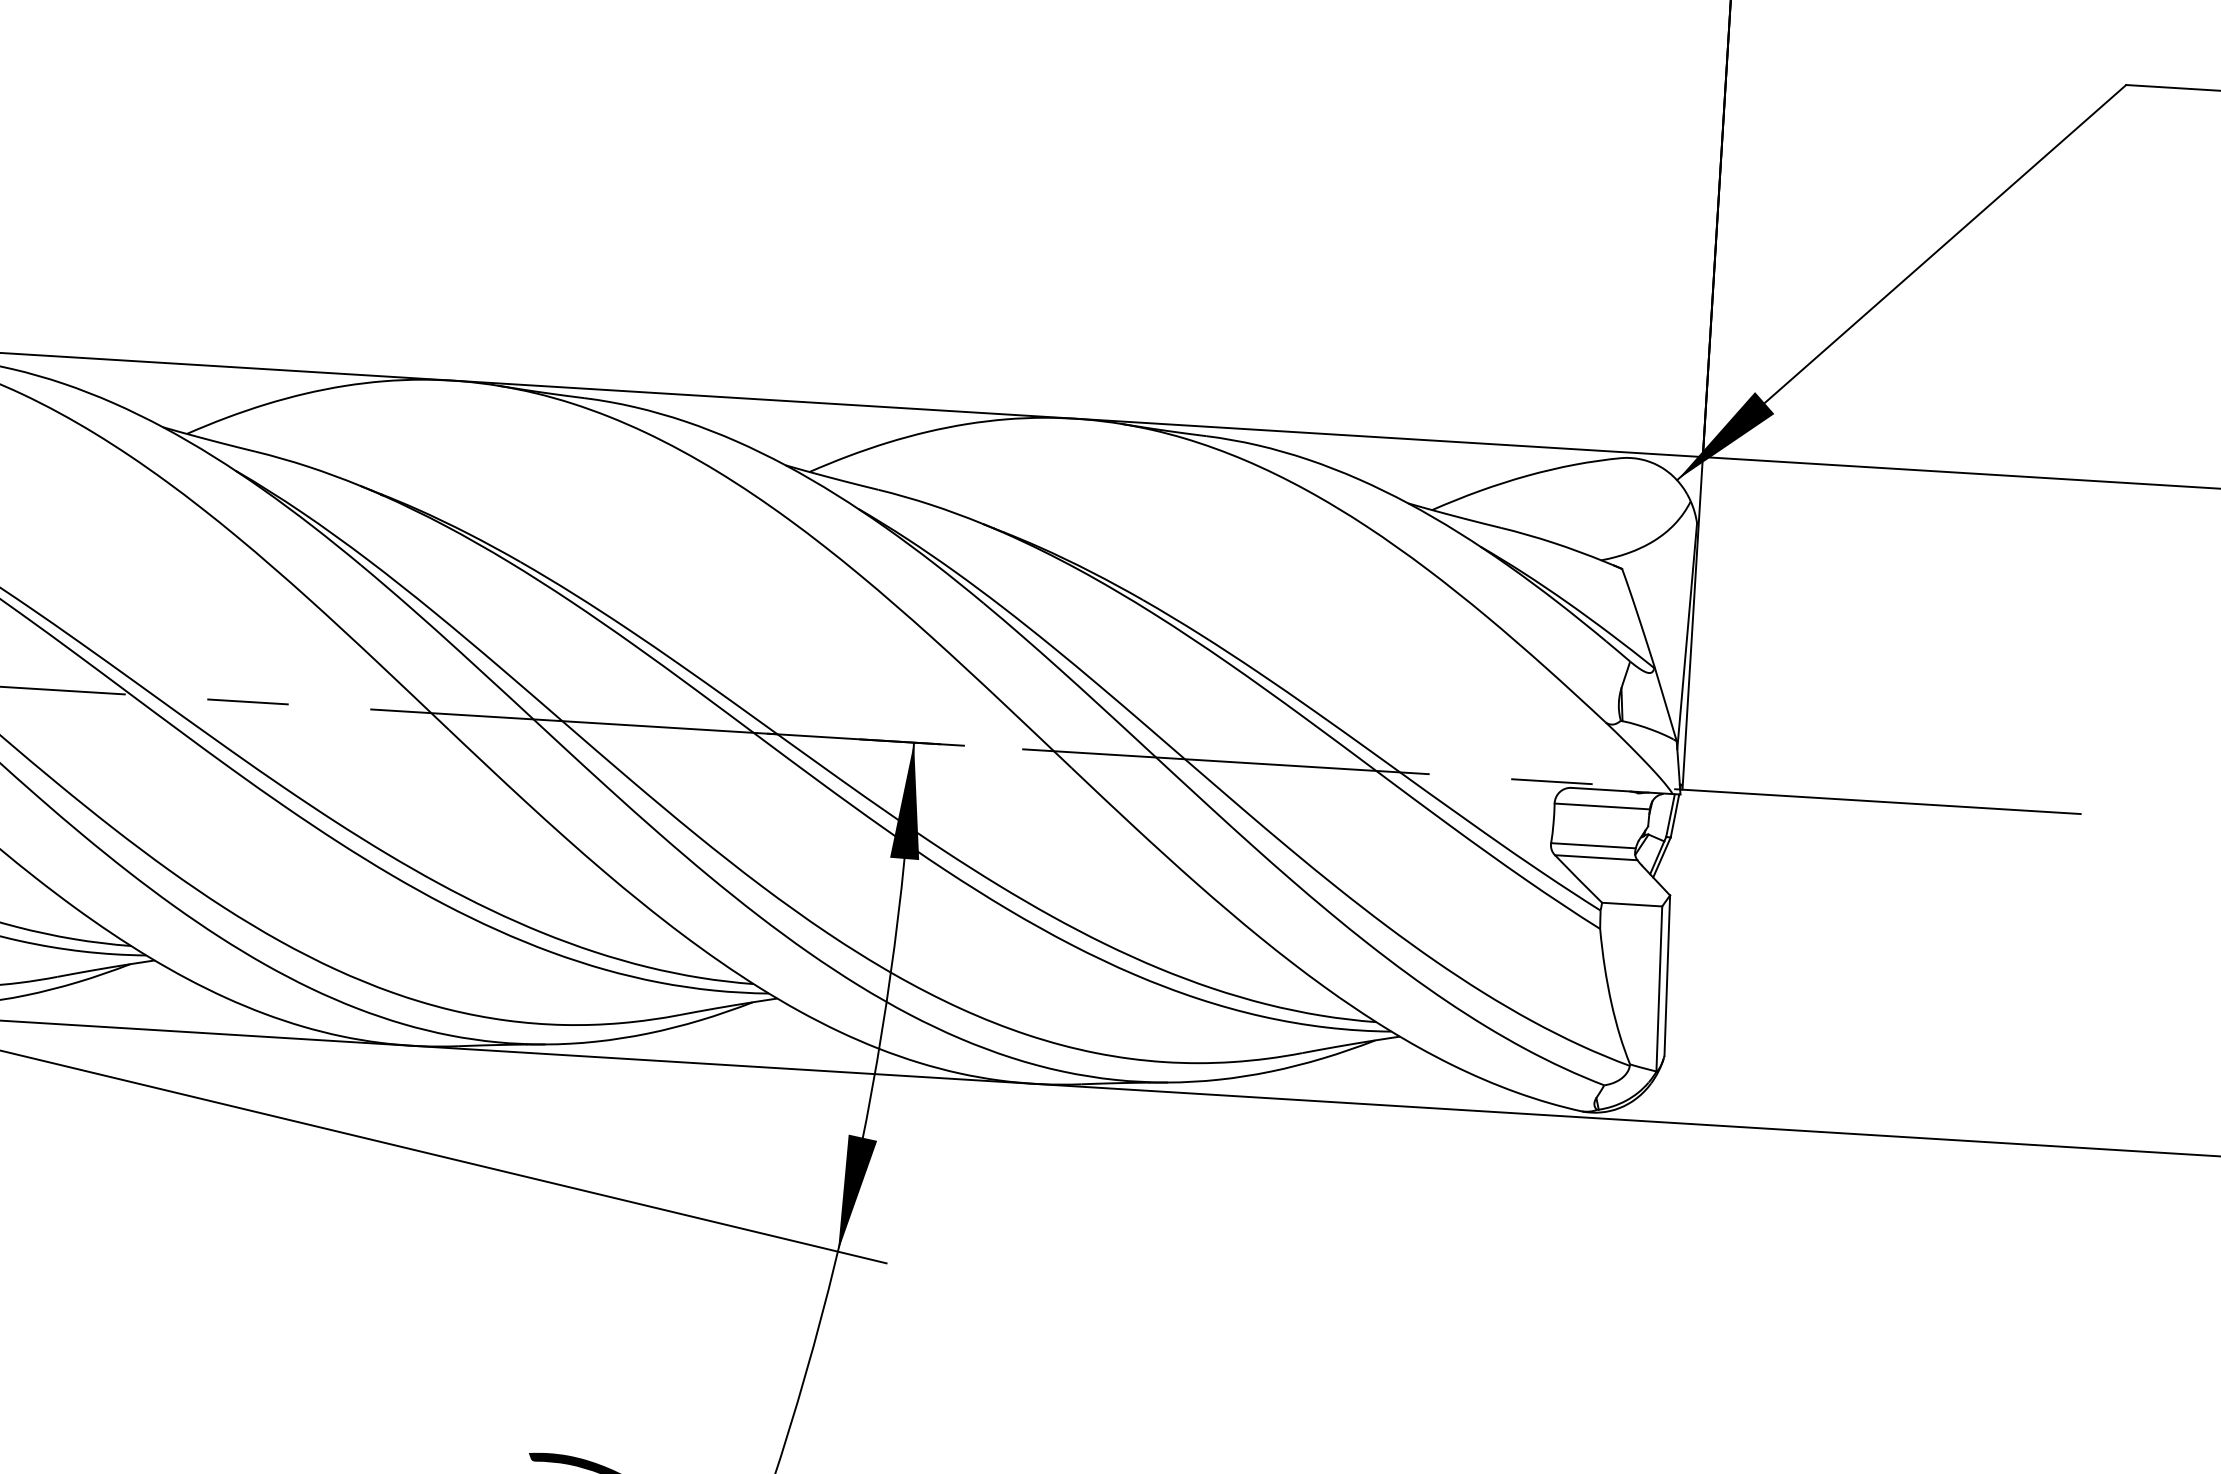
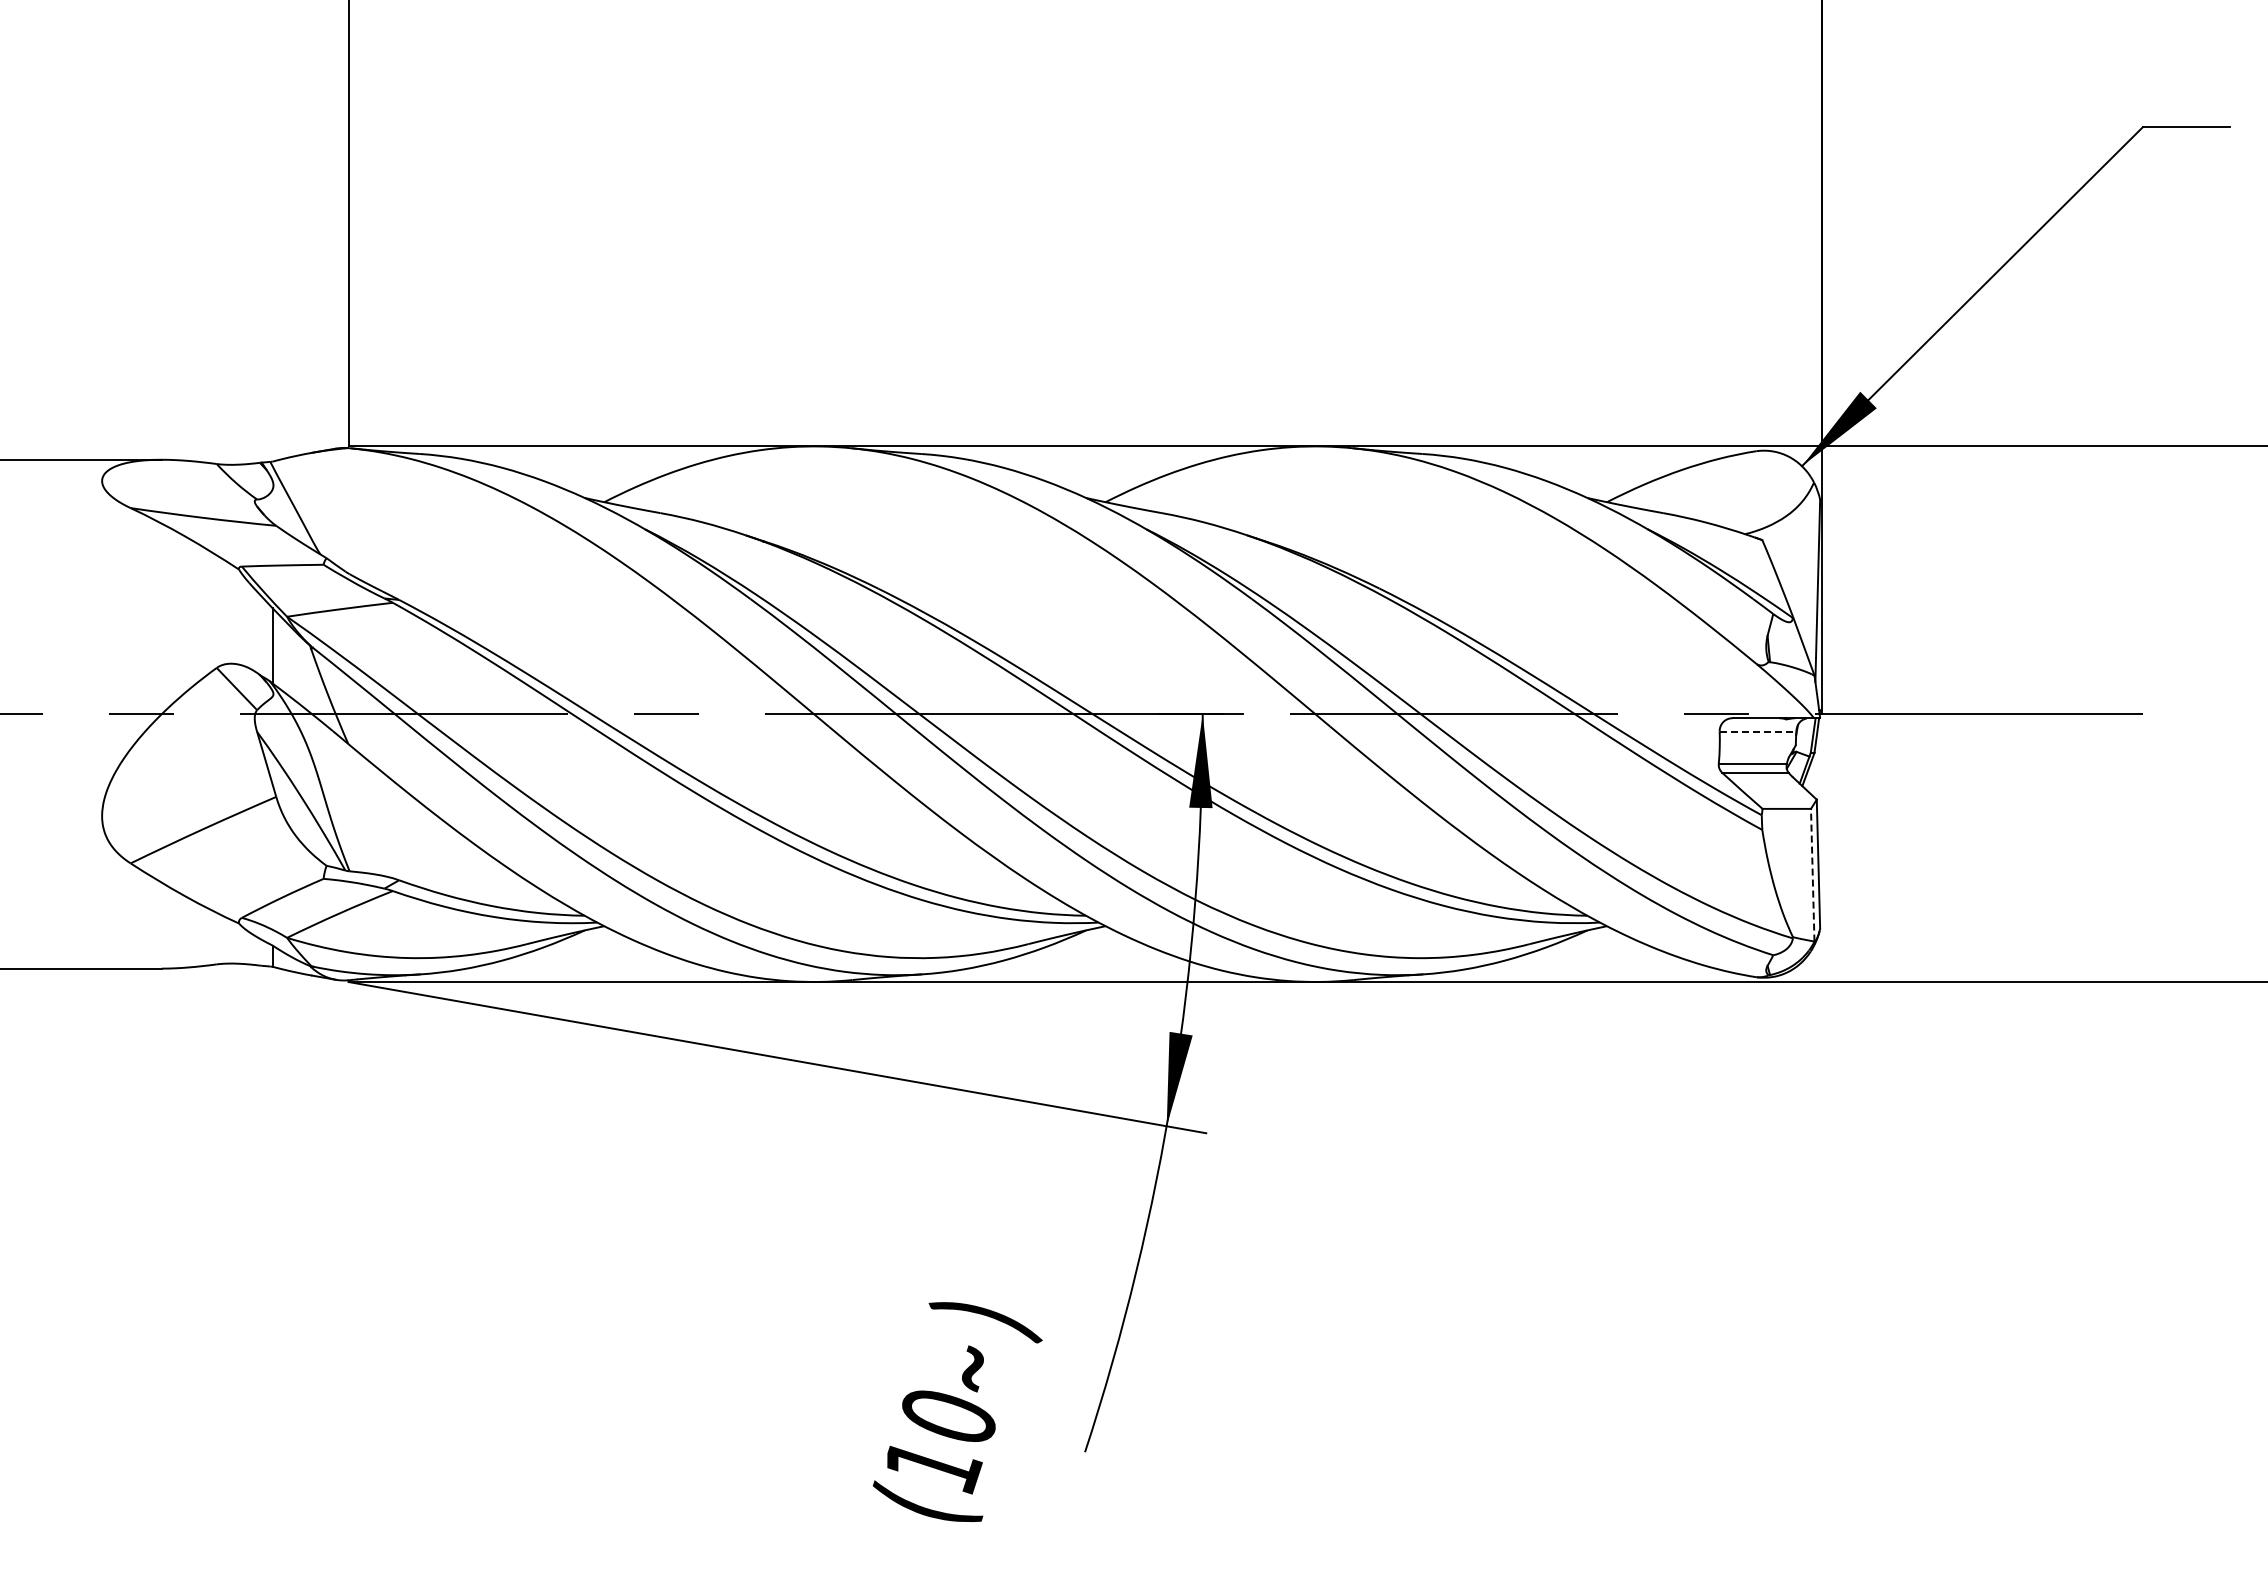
line: (1602, 806) -> (1758, 731), solid -> dashed
line: (1659, 988) -> (1812, 874), solid -> dashed

